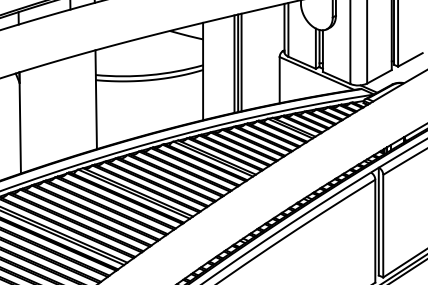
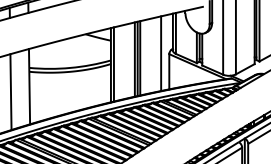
line: (268, 56) -> (160, 53), added
line: (207, 70) -> (114, 64), added
line: (71, 106) -> (10, 91), added

